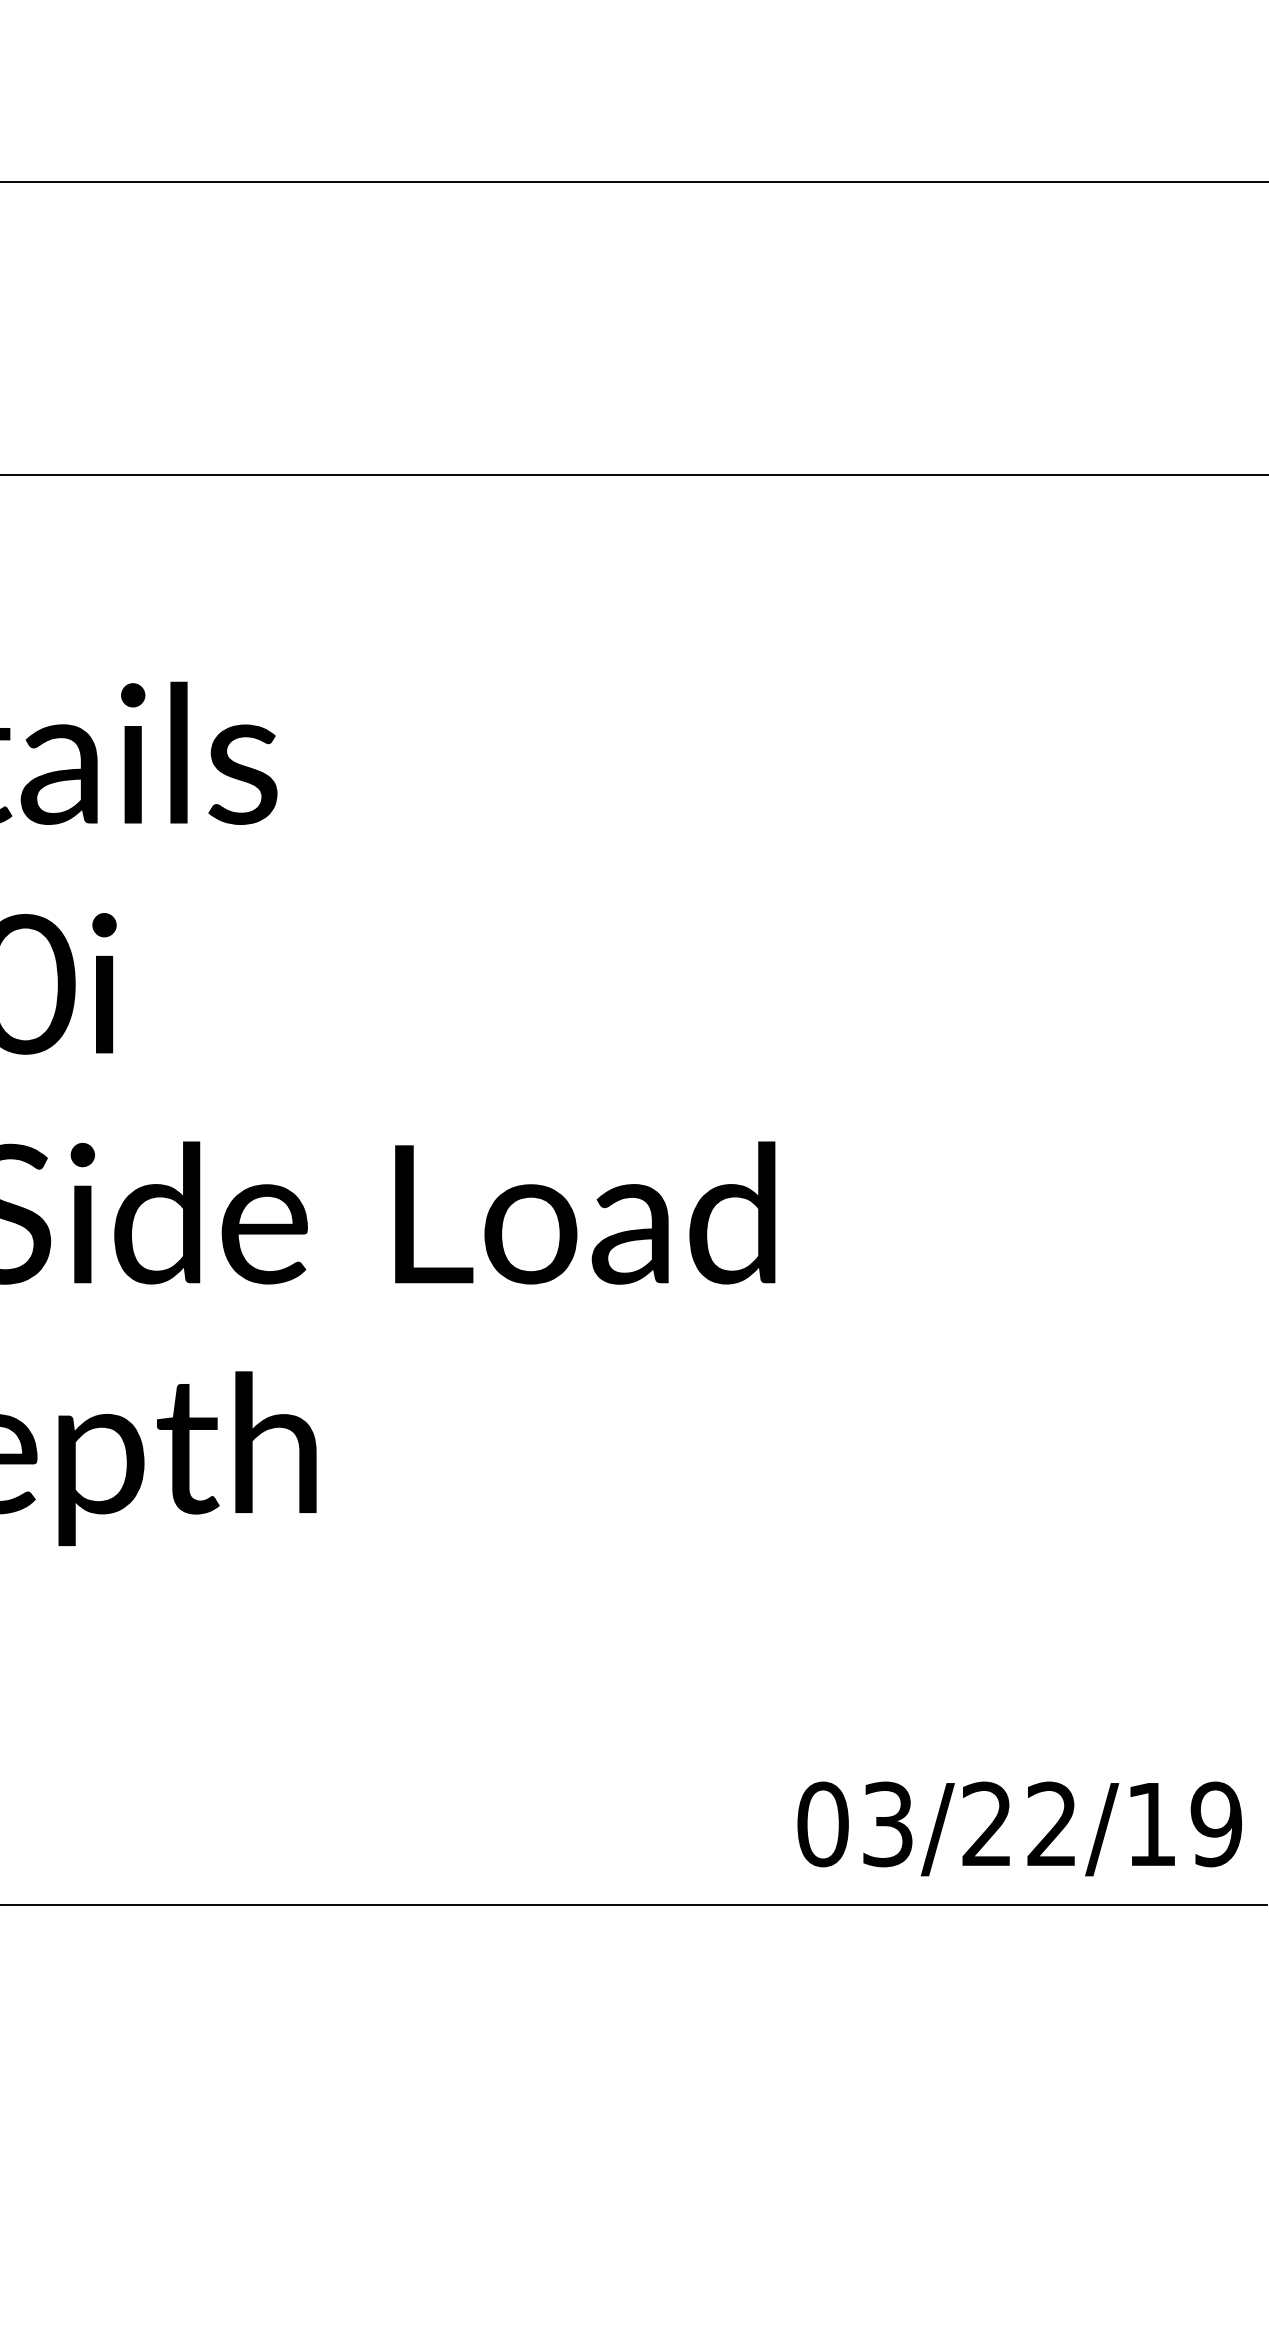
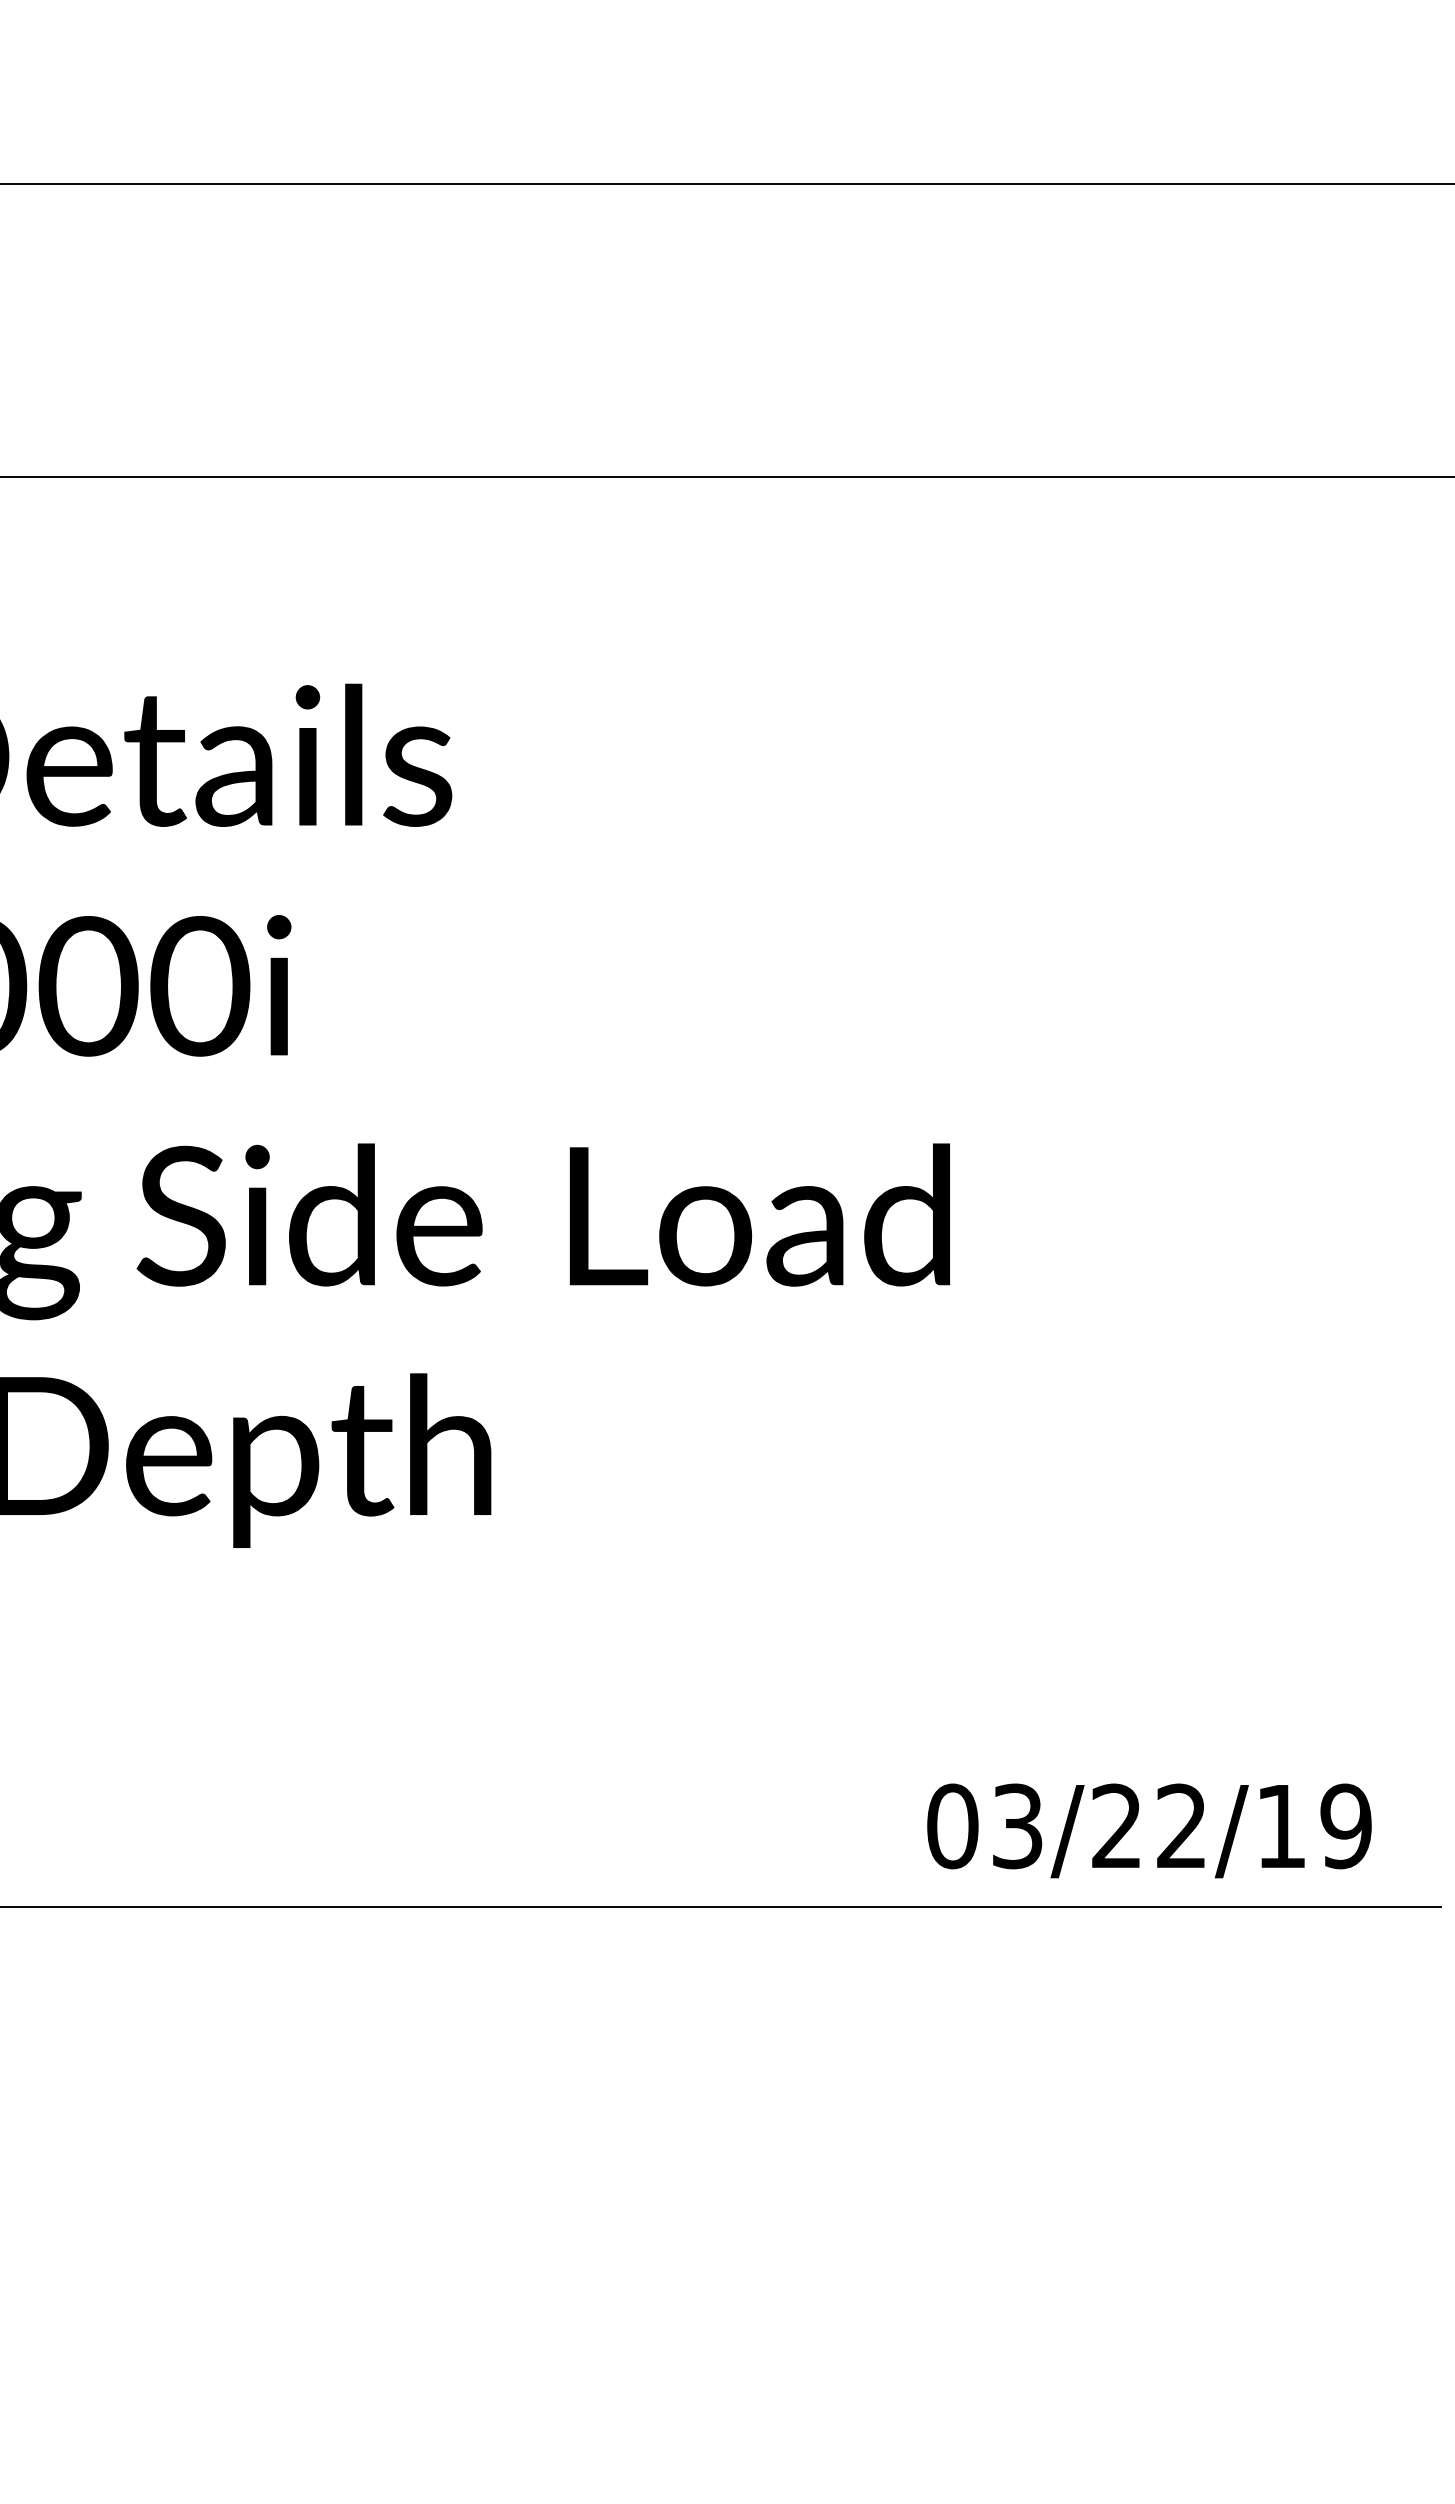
text: (1019, 1828) -> (1149, 1830), moved

